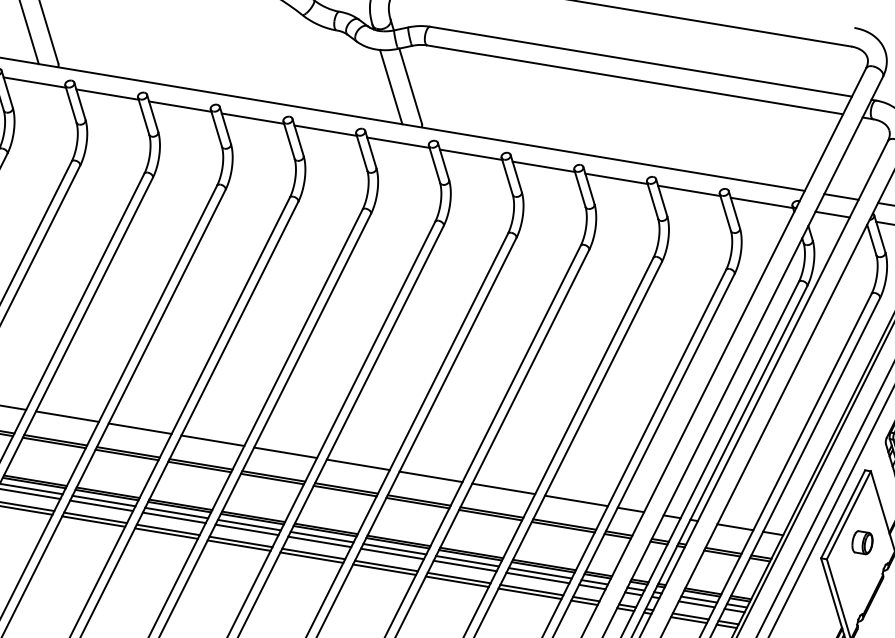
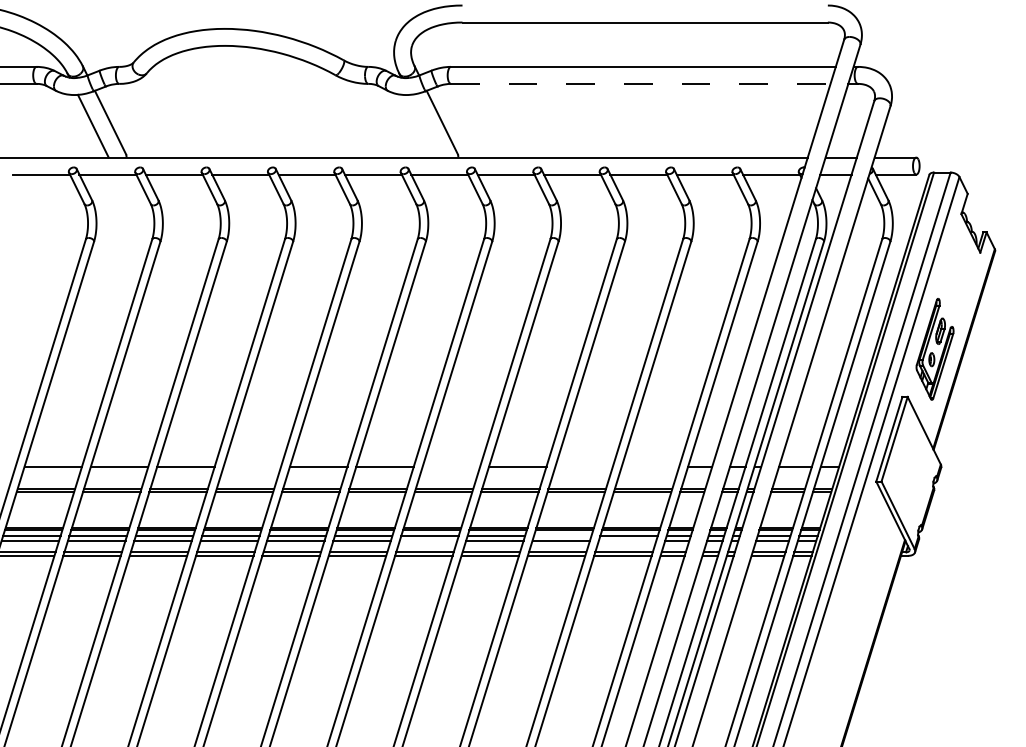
line: (634, 79) -> (640, 83), solid -> dashed
line: (390, 86) -> (424, 125), removed
line: (140, 428) -> (252, 466), removed
line: (358, 464) -> (451, 466), removed
line: (503, 488) -> (583, 466), removed
line: (576, 500) -> (650, 466), removed
line: (319, 541) -> (428, 540), removed
part: (862, 542) -> (910, 461), removed
line: (467, 561) -> (562, 536), removed
line: (537, 577) -> (627, 540), removed

